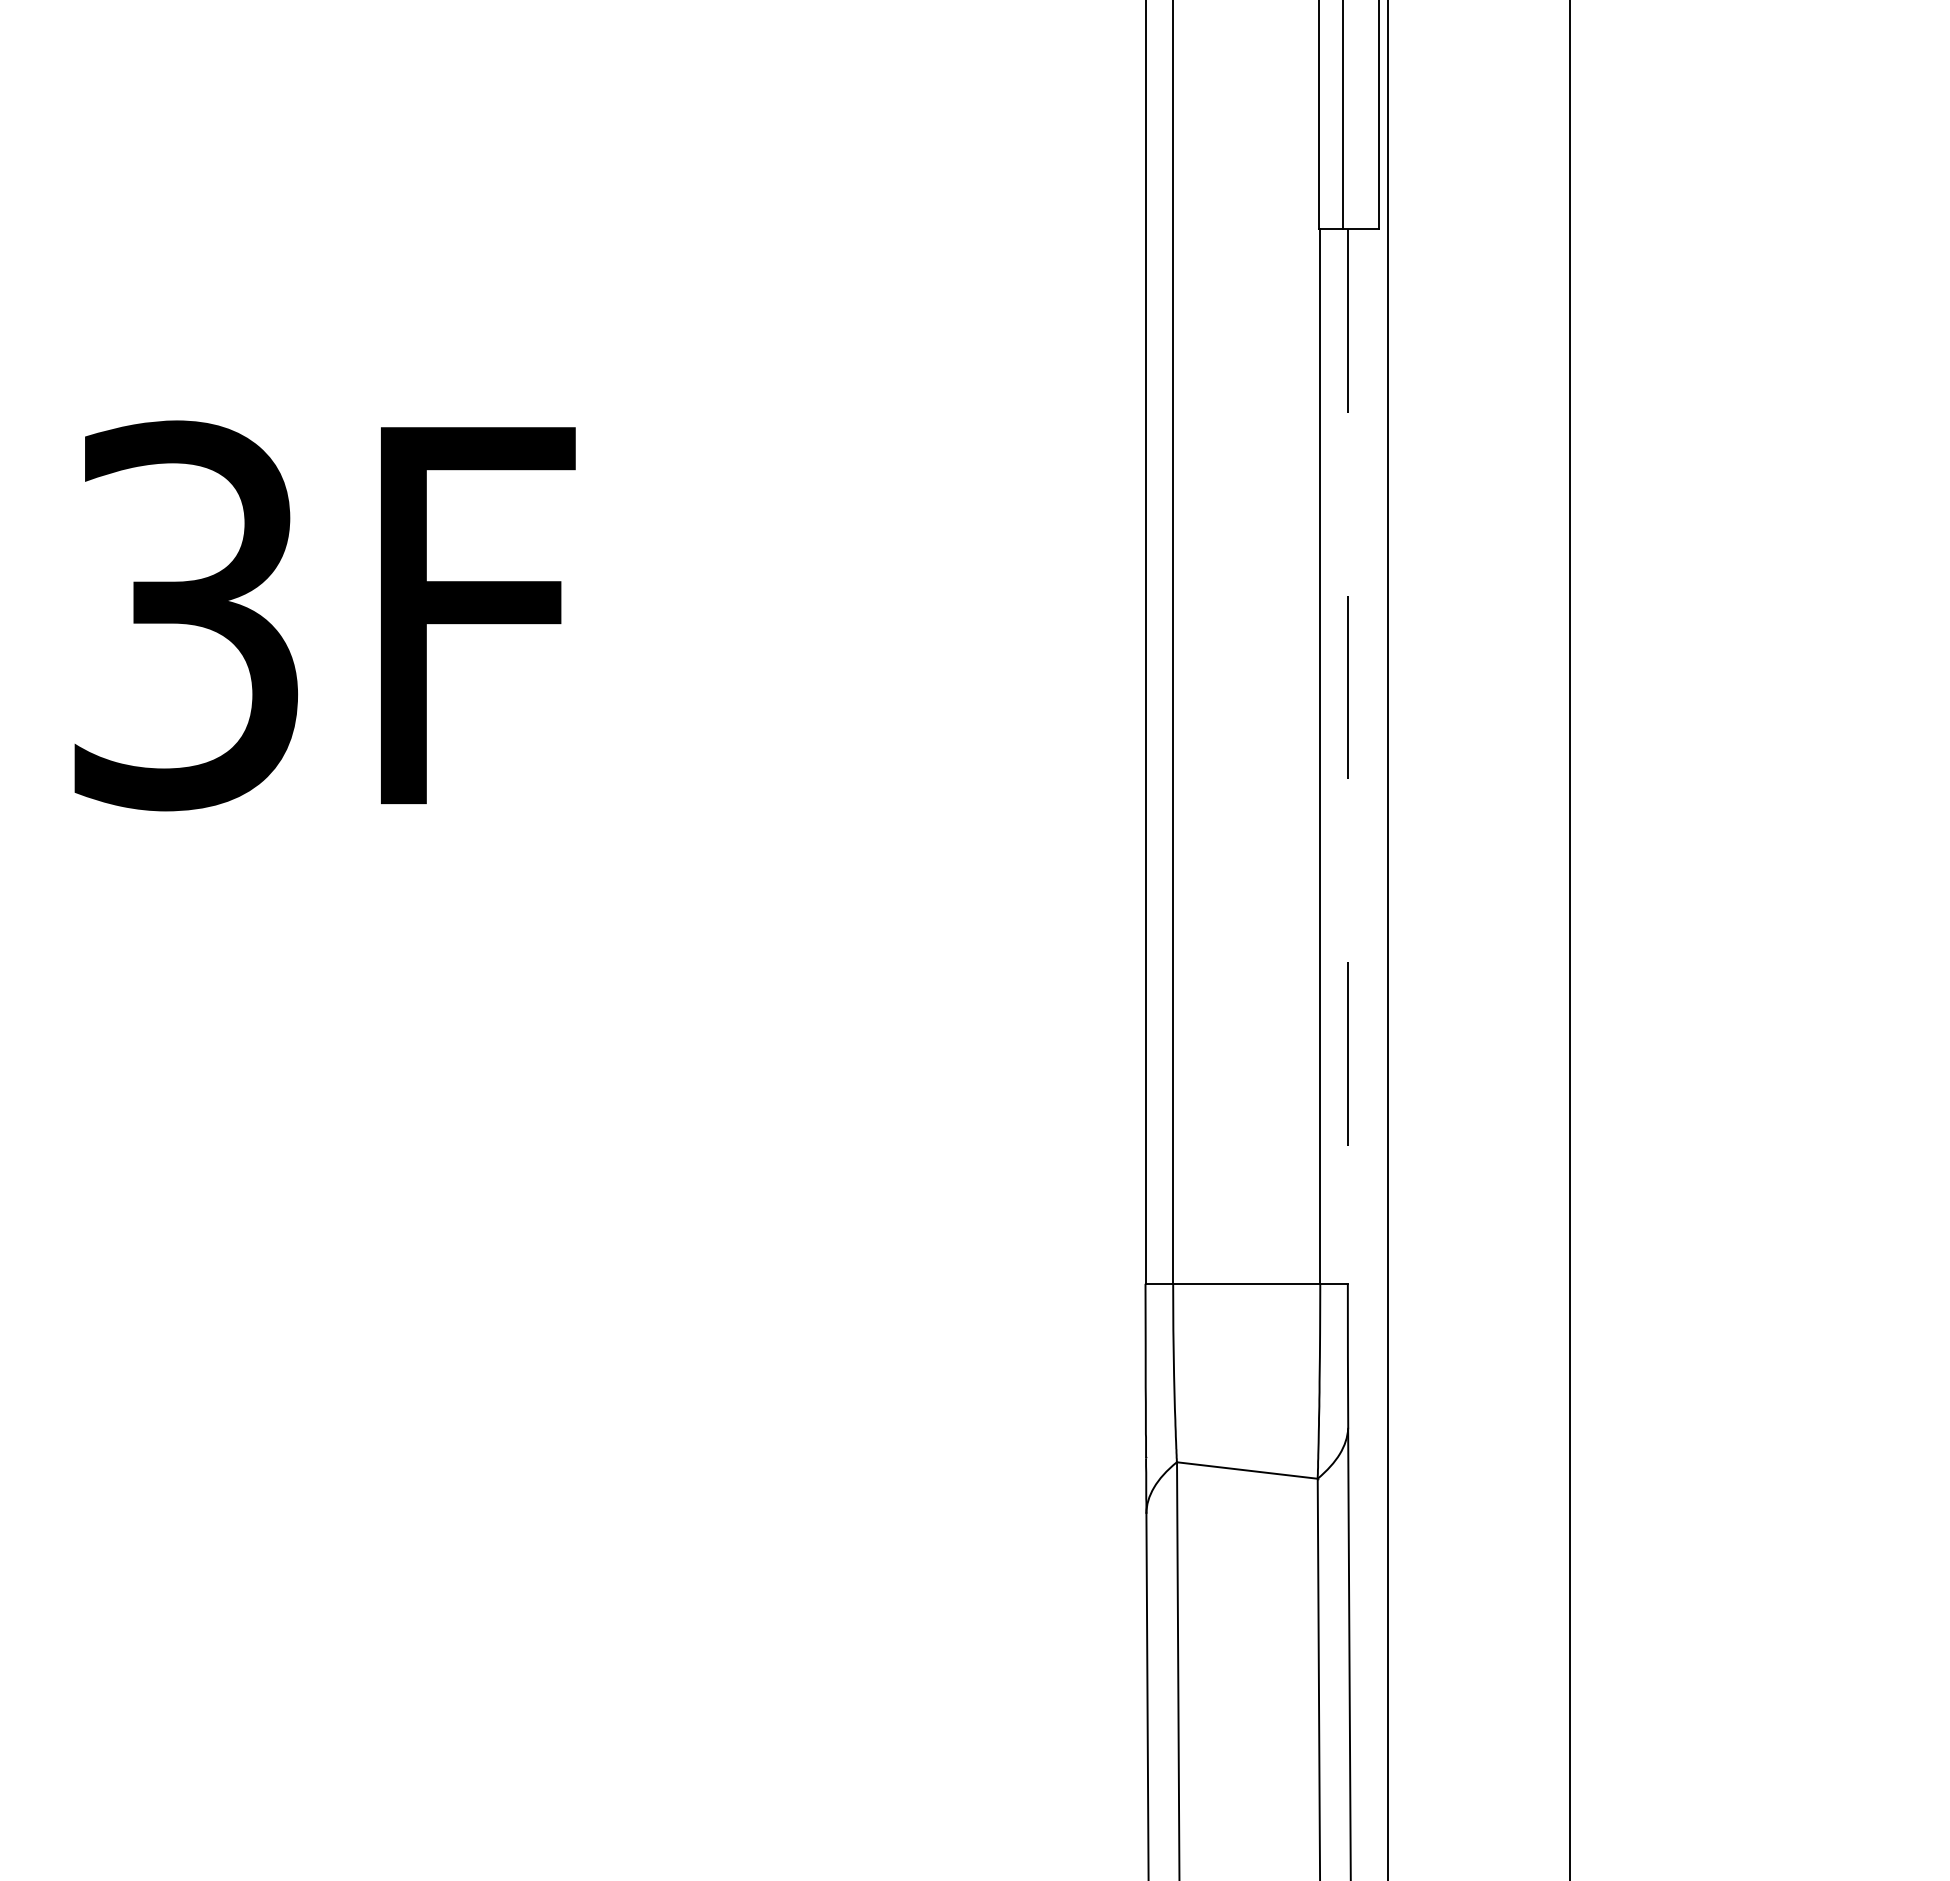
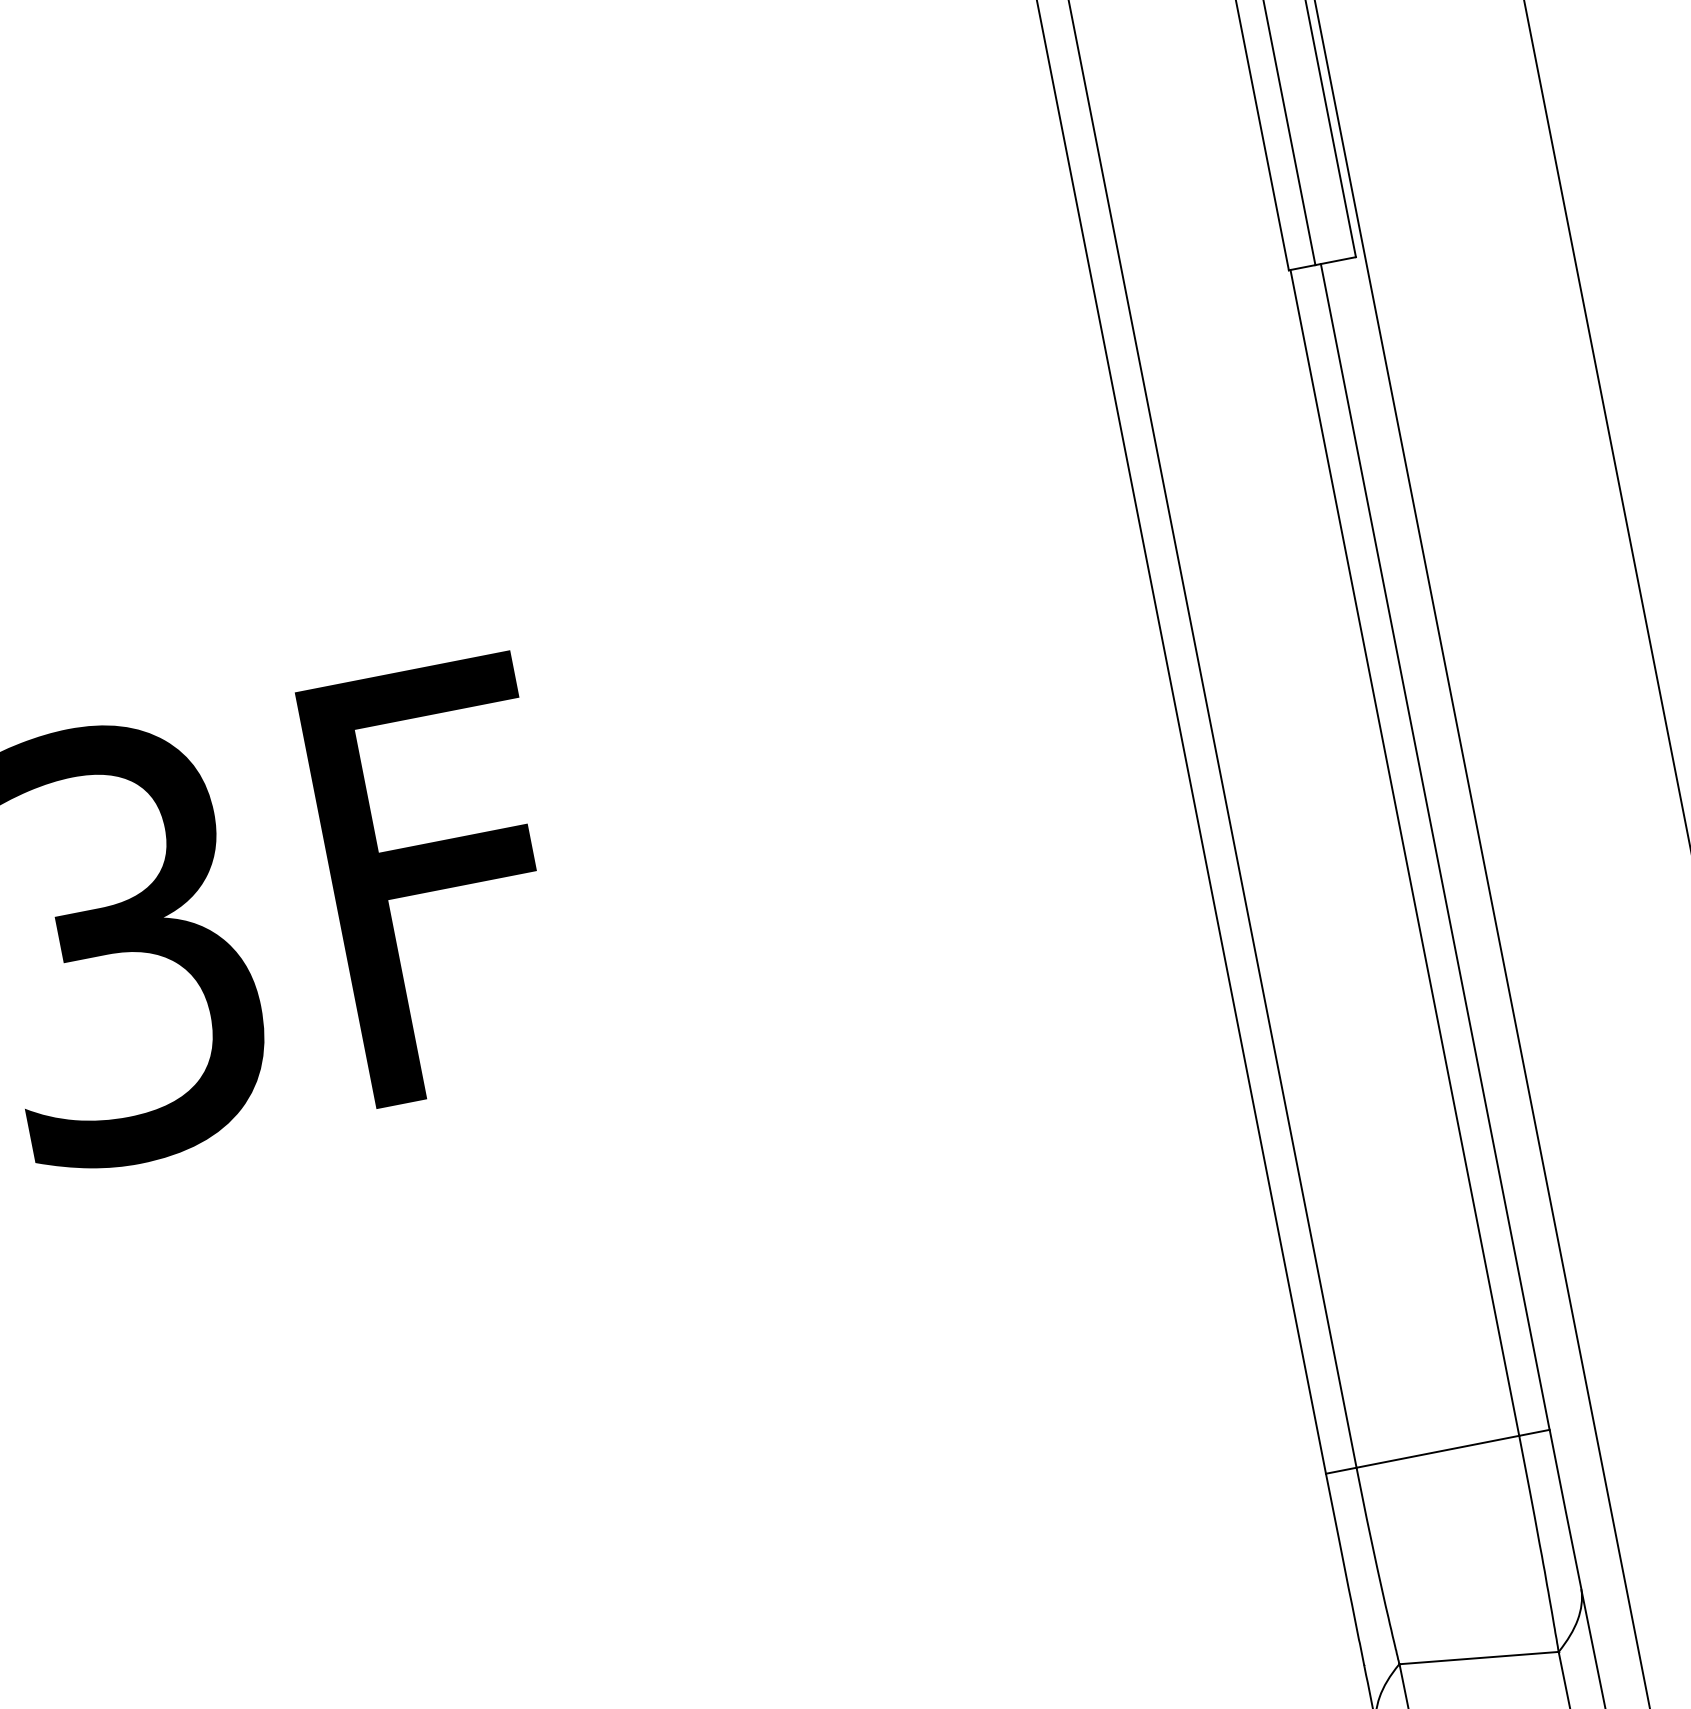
line: (1347, 757) -> (1435, 847), dashed -> solid

